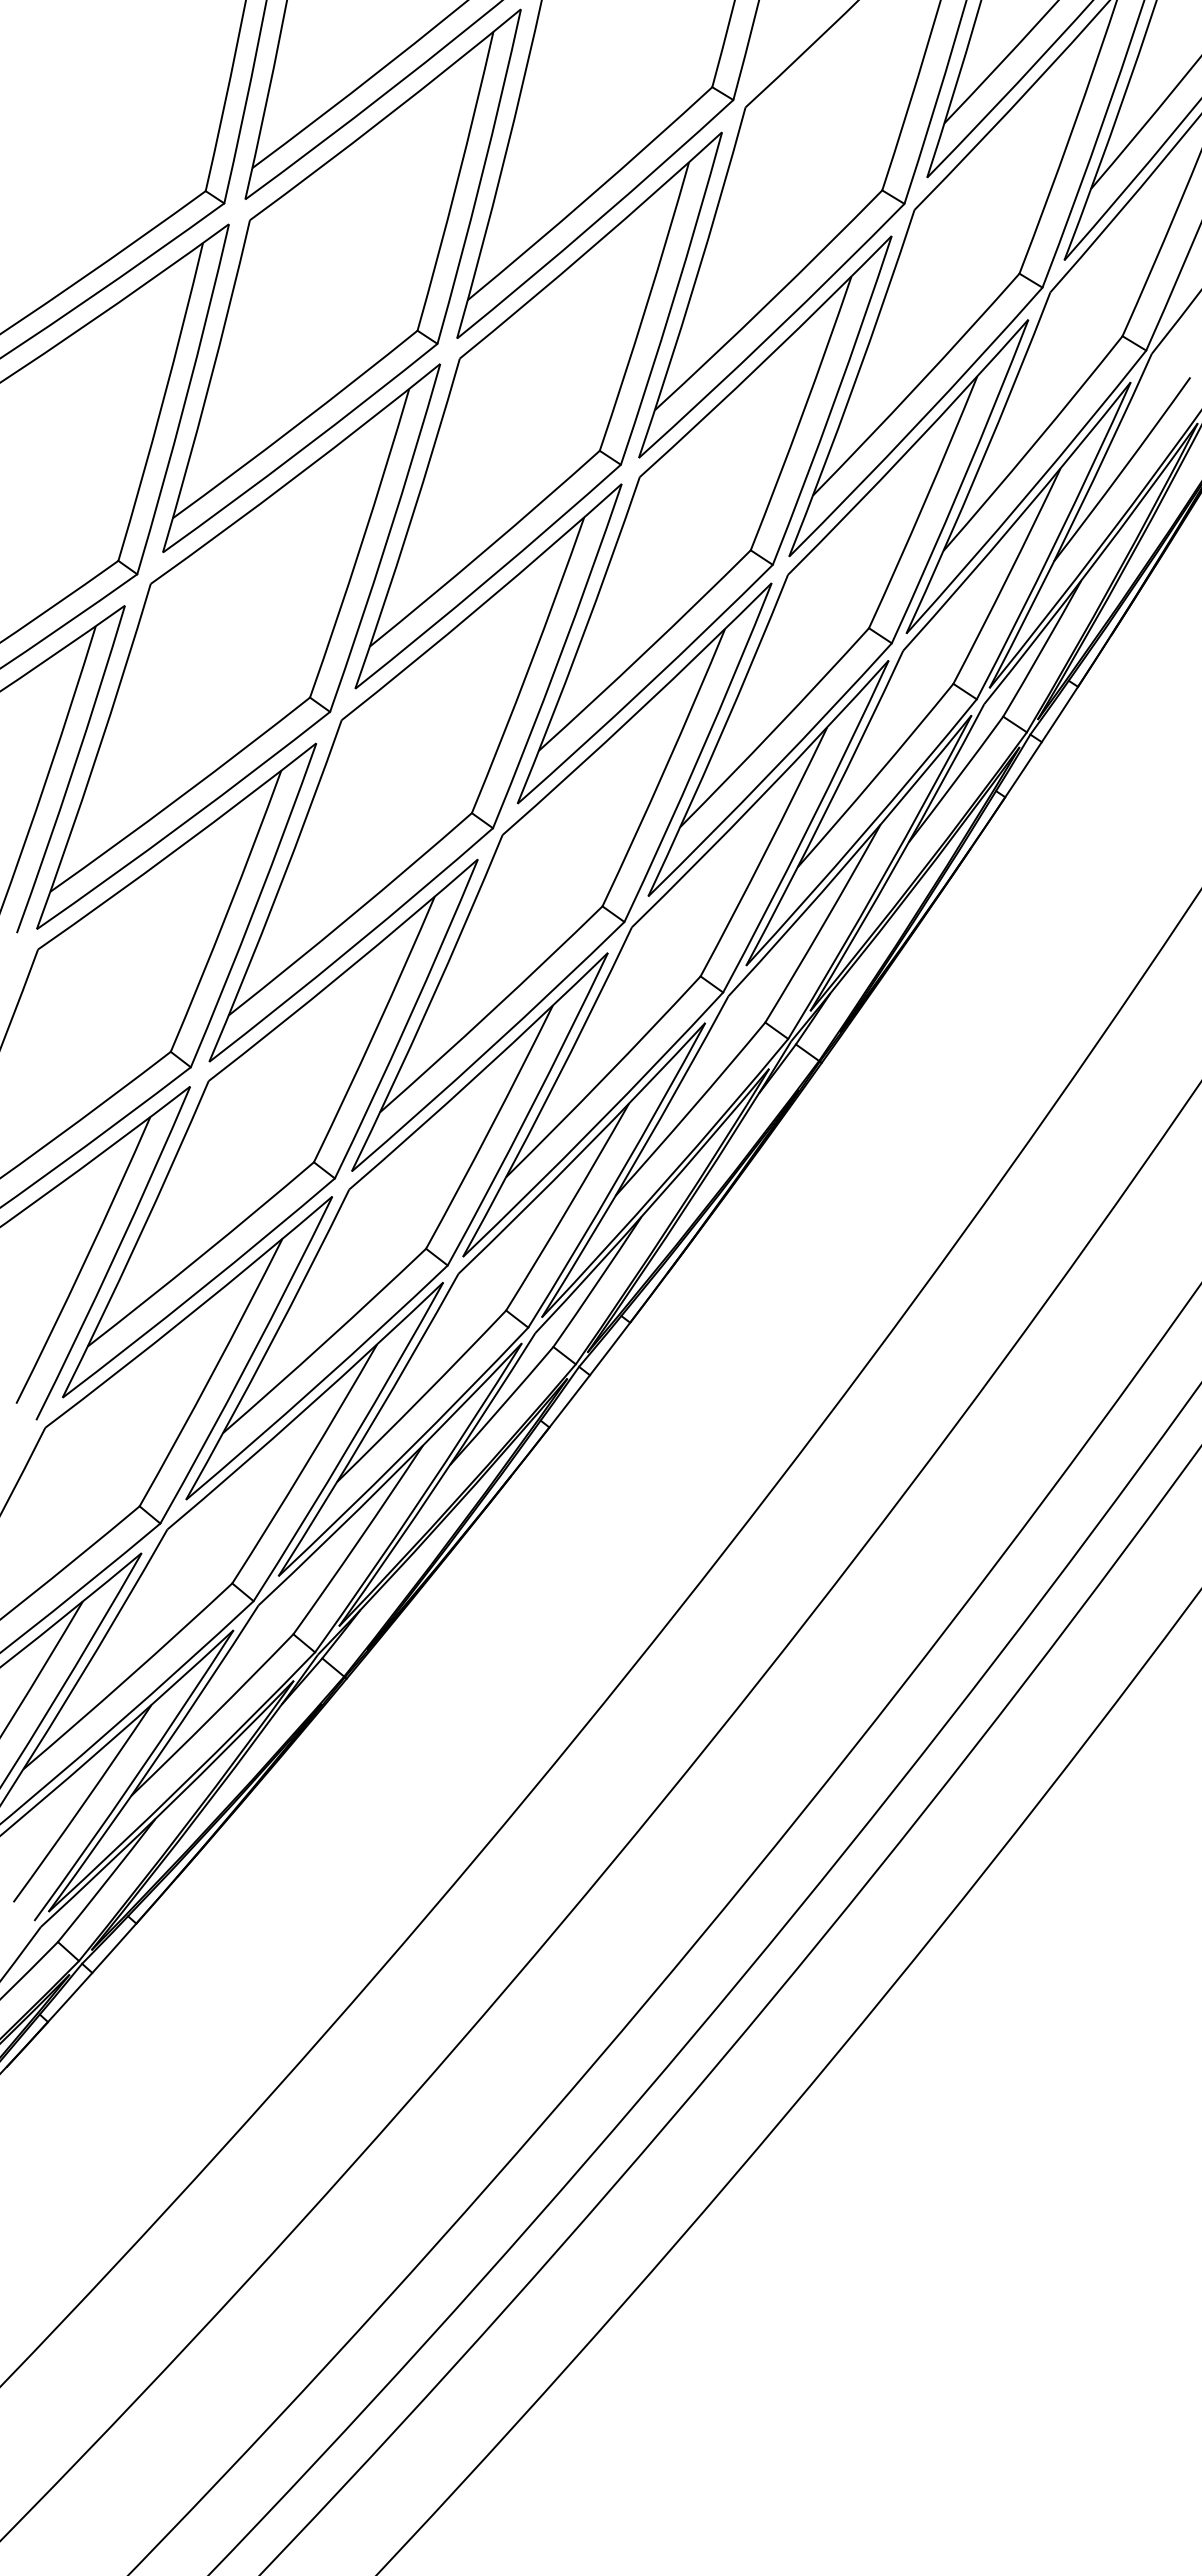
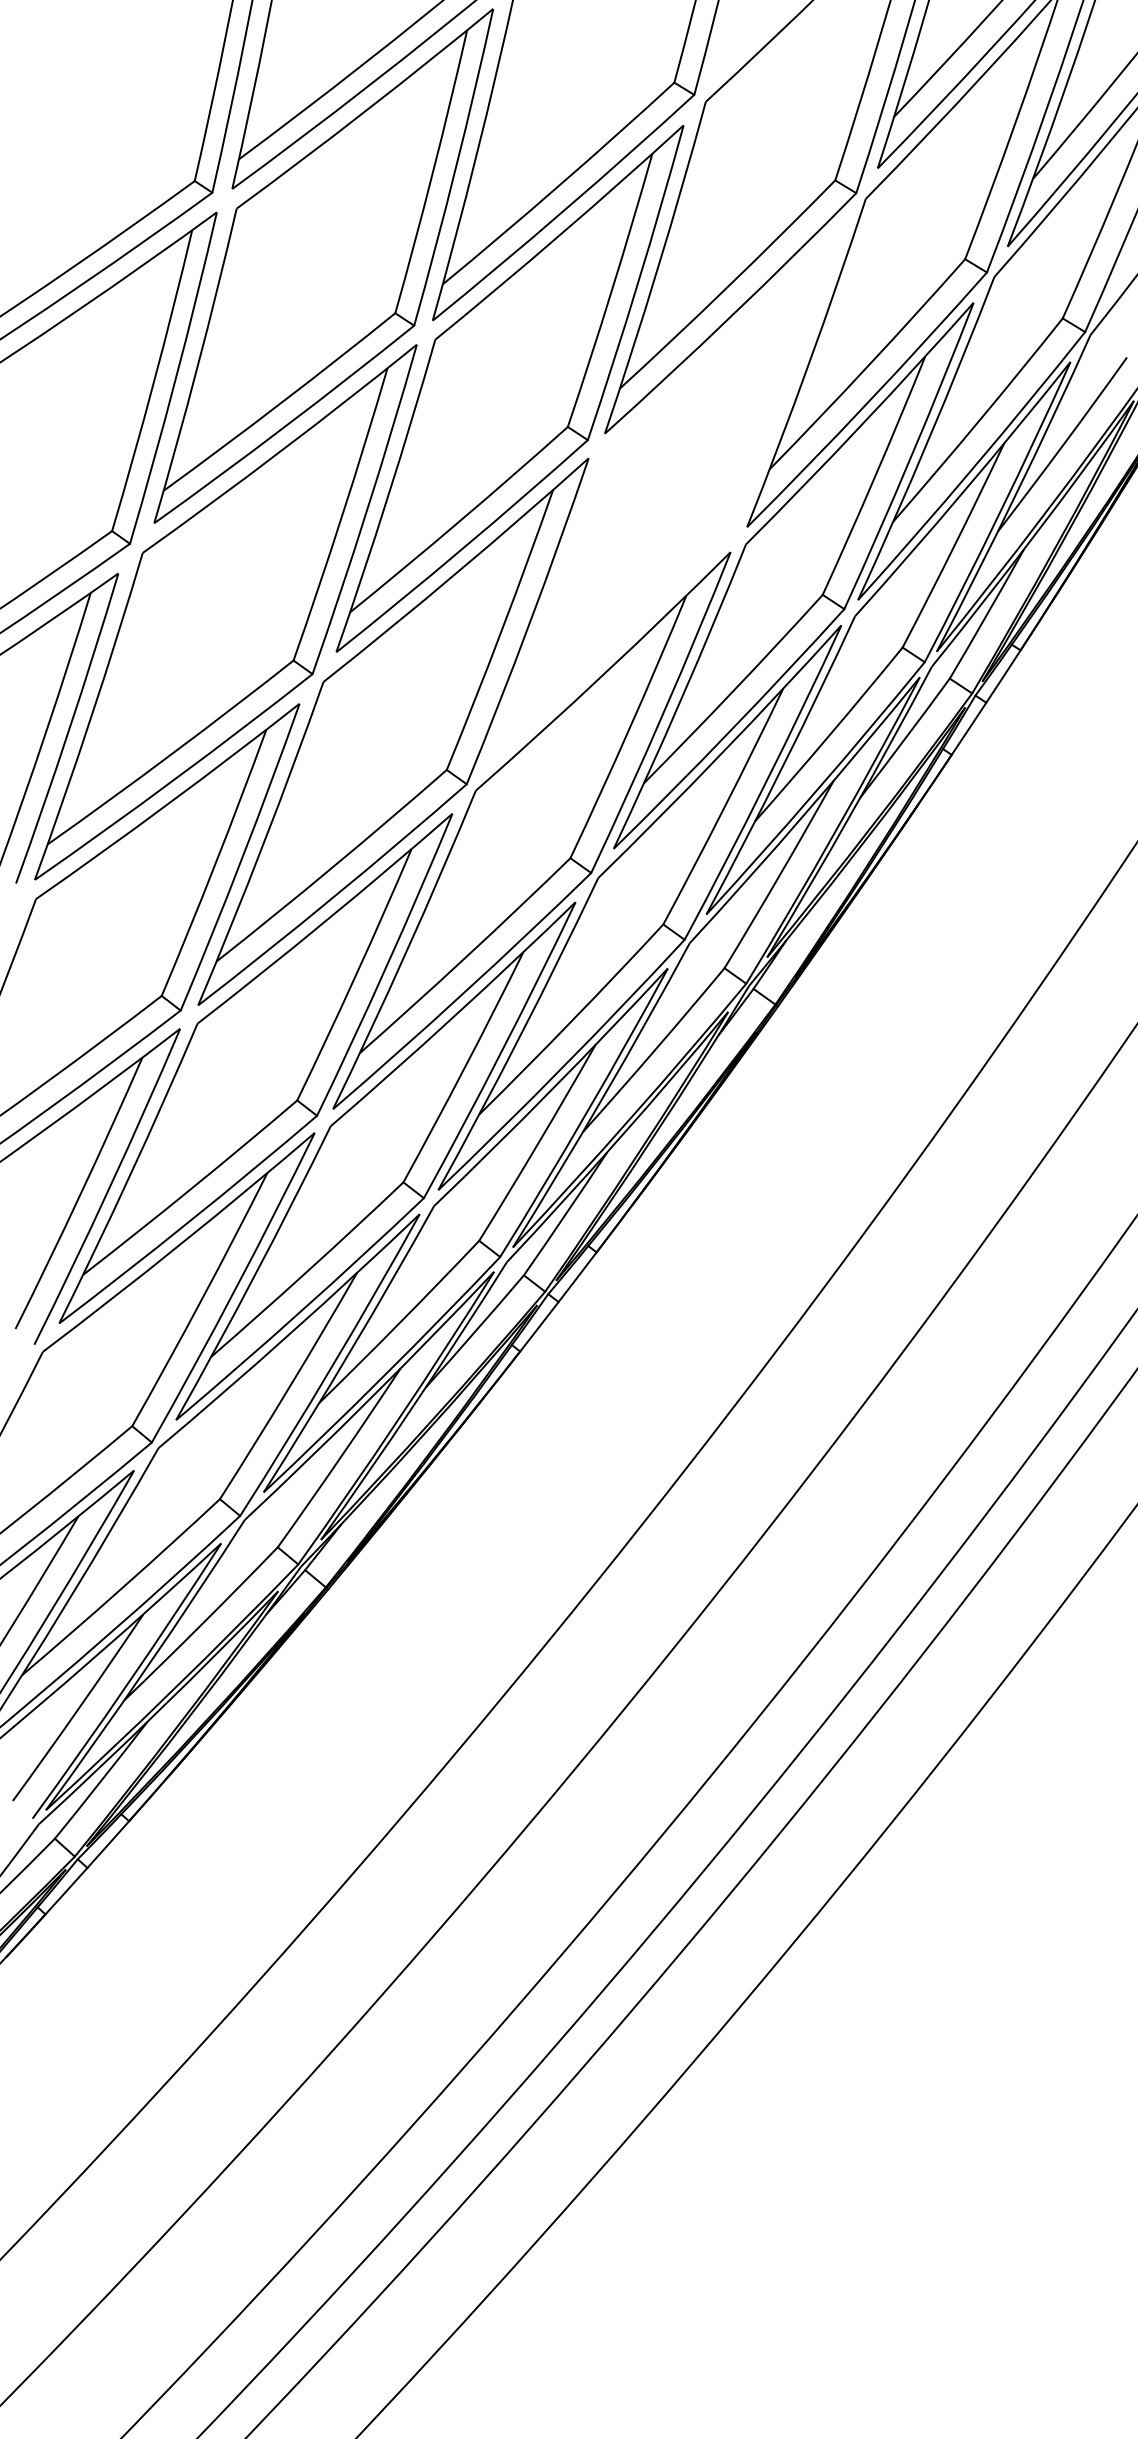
part: (704, 519) -> (666, 491), removed

